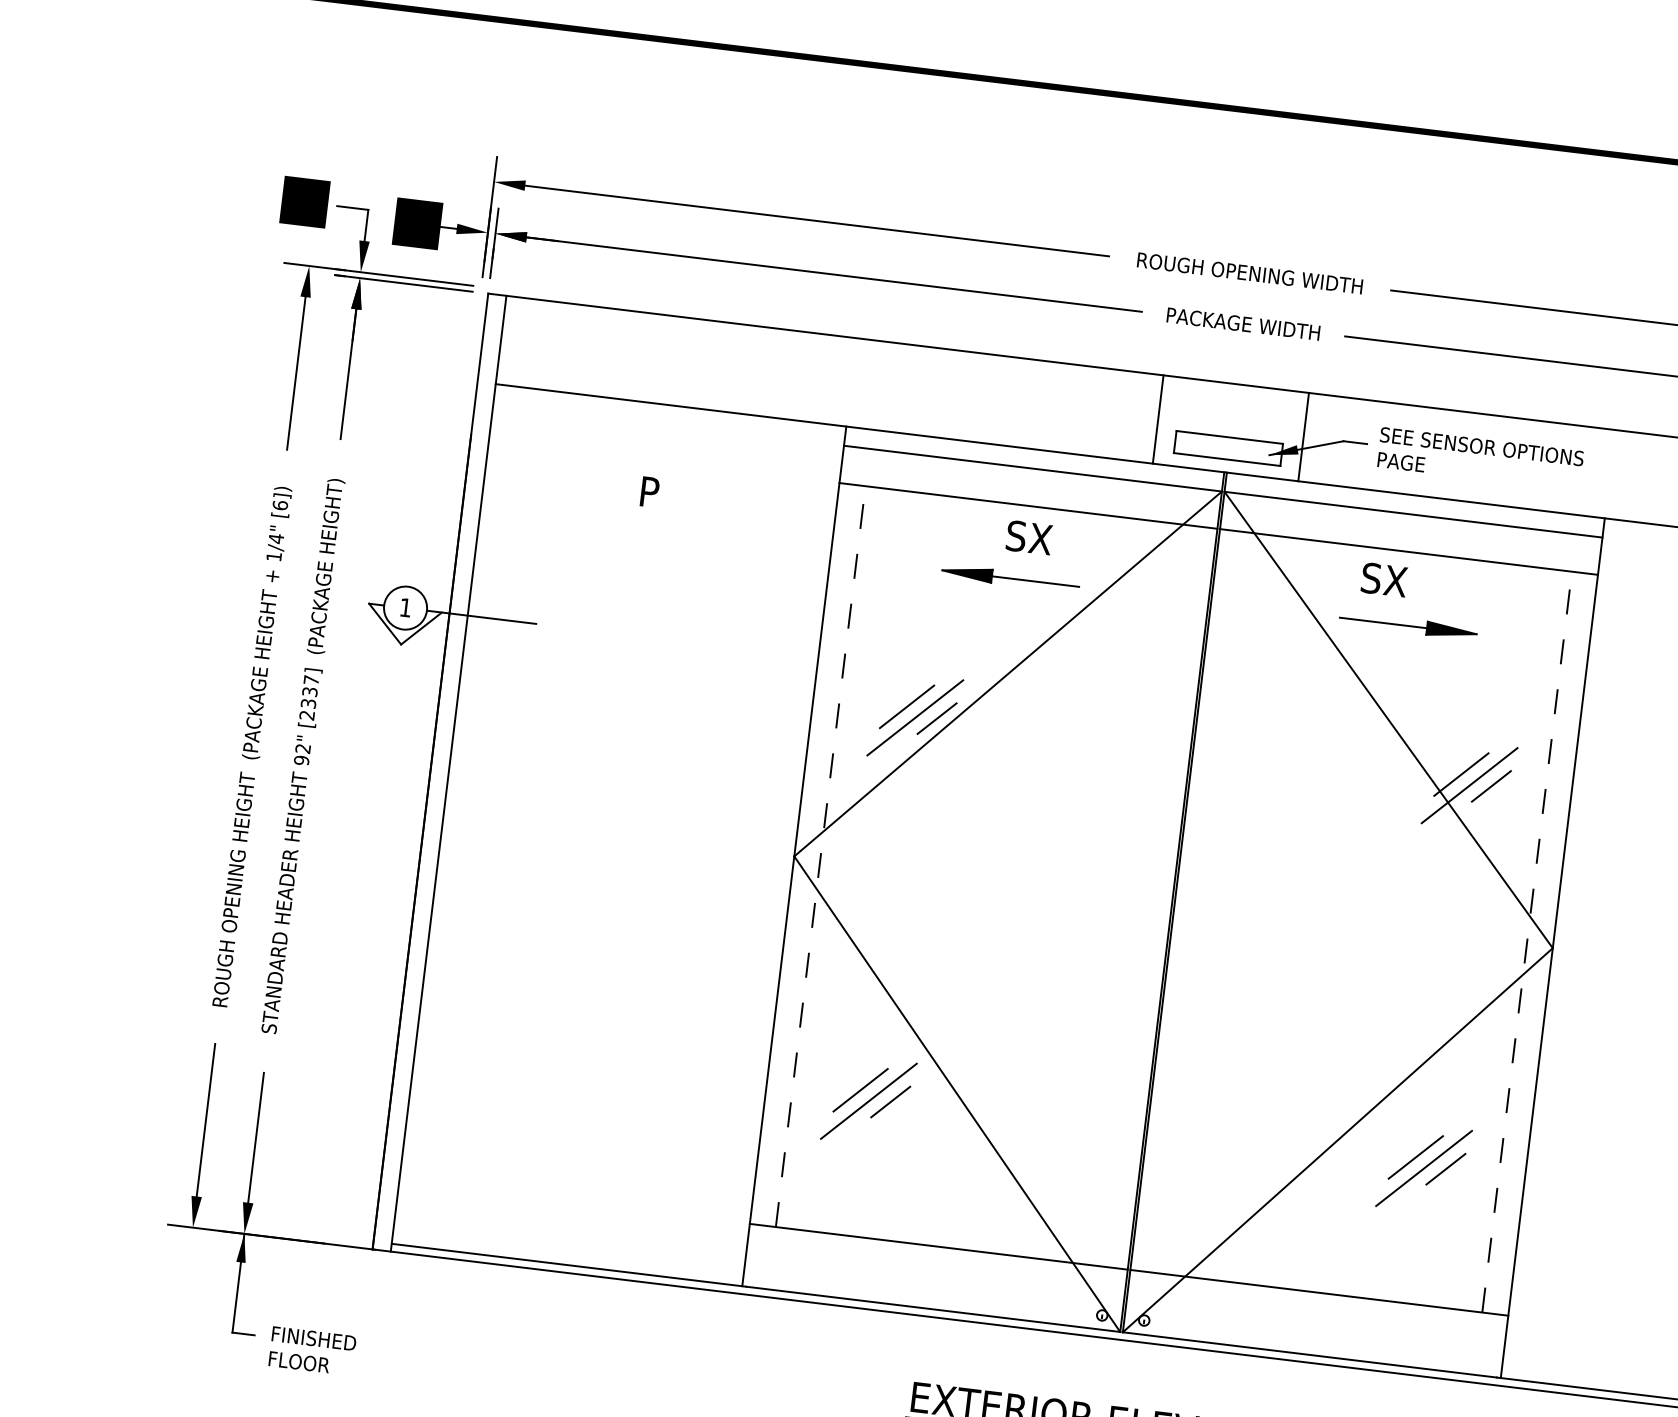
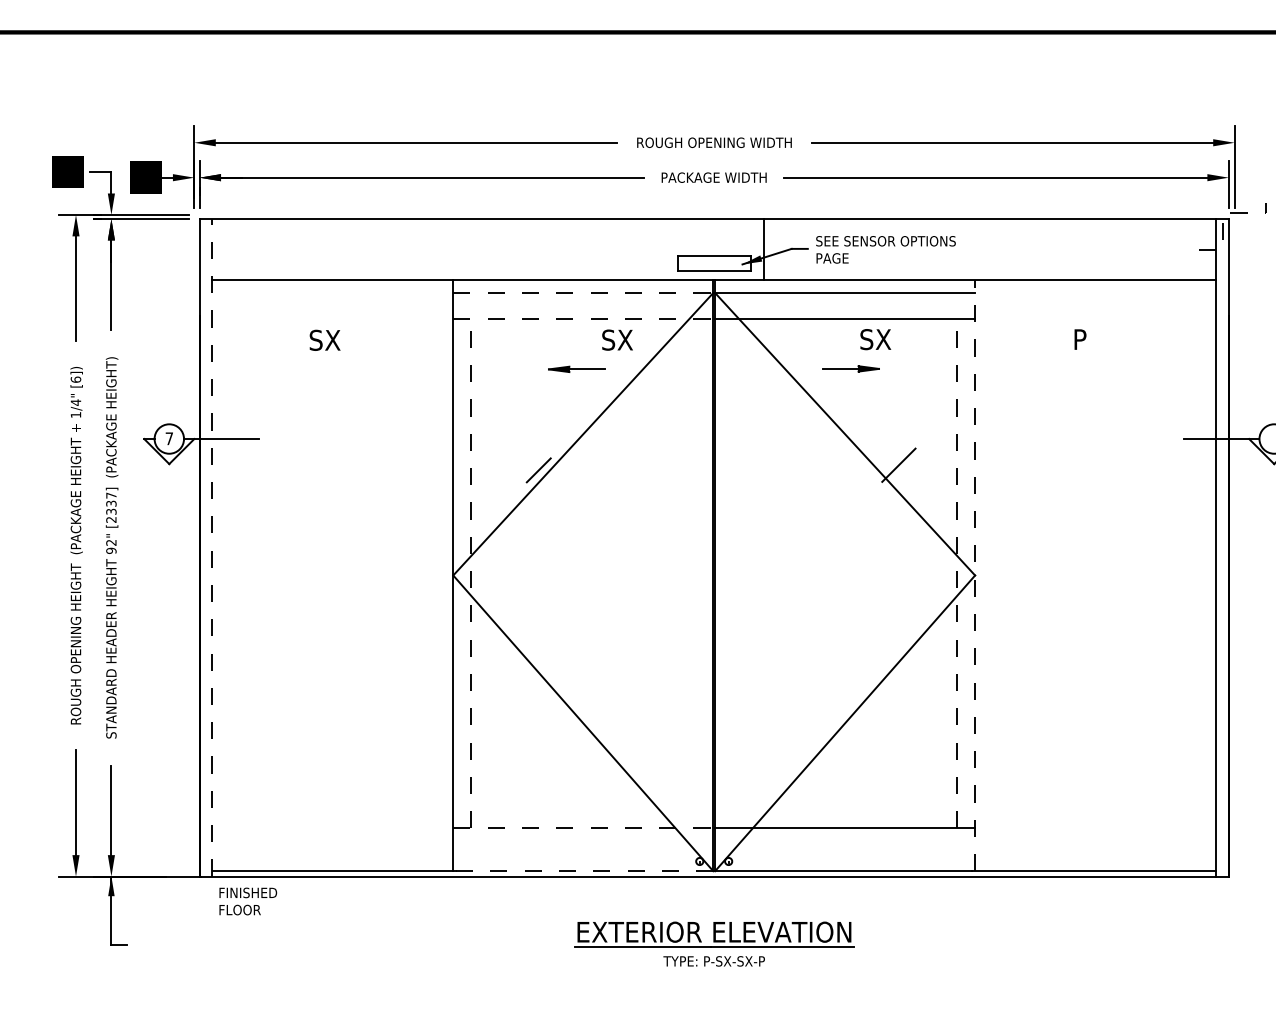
line: (1158, 419) -> (664, 249), removed
line: (1033, 467) -> (583, 292), solid -> dashed
text: (648, 490) -> (324, 339), P -> SX
line: (1028, 505) -> (583, 318), solid -> dashed
text: (1029, 536) -> (617, 339), moved
part: (1009, 578) -> (576, 369), size x0.6
text: (1384, 579) -> (875, 339), moved
text: (404, 607) -> (168, 438), 1 -> 7
part: (1408, 625) -> (850, 368), size x0.6
part: (914, 717) -> (523, 471), removed
line: (449, 773) -> (212, 547), solid -> dashed
line: (1469, 784) -> (905, 471), removed
line: (1491, 785) -> (920, 470), removed
line: (1553, 948) -> (975, 575), solid -> dashed
line: (860, 1090) -> (517, 728), removed
line: (868, 1101) -> (523, 735), removed
line: (890, 1102) -> (538, 734), removed
line: (1415, 1157) -> (899, 728), removed
line: (1423, 1168) -> (905, 735), removed
line: (1445, 1169) -> (920, 734), removed
line: (939, 1247) -> (583, 828), solid -> dashed
line: (932, 1309) -> (584, 871), solid -> dashed
text: (312, 1351) -> (248, 901), moved

